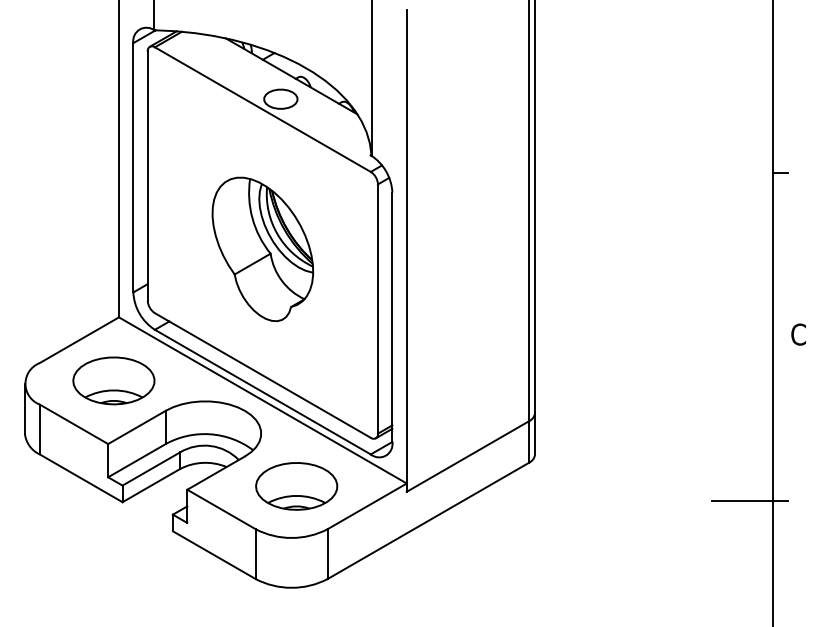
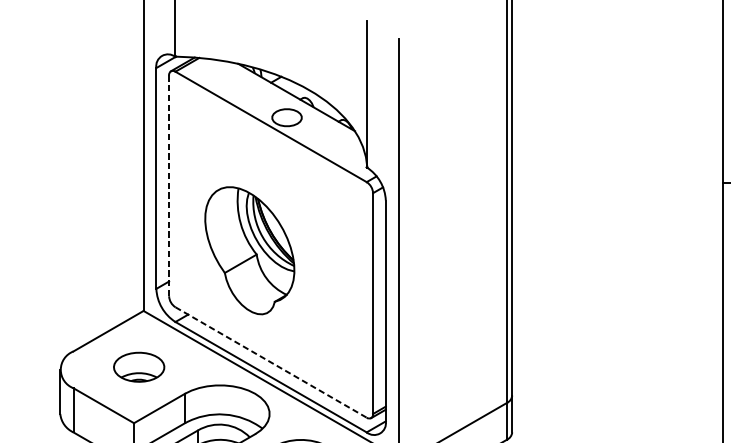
line: (147, 176) -> (168, 186), solid -> dashed
part: (262, 249) -> (249, 250), moved
line: (262, 375) -> (270, 362), solid -> dashed
part: (113, 380) -> (138, 366), size x0.7

